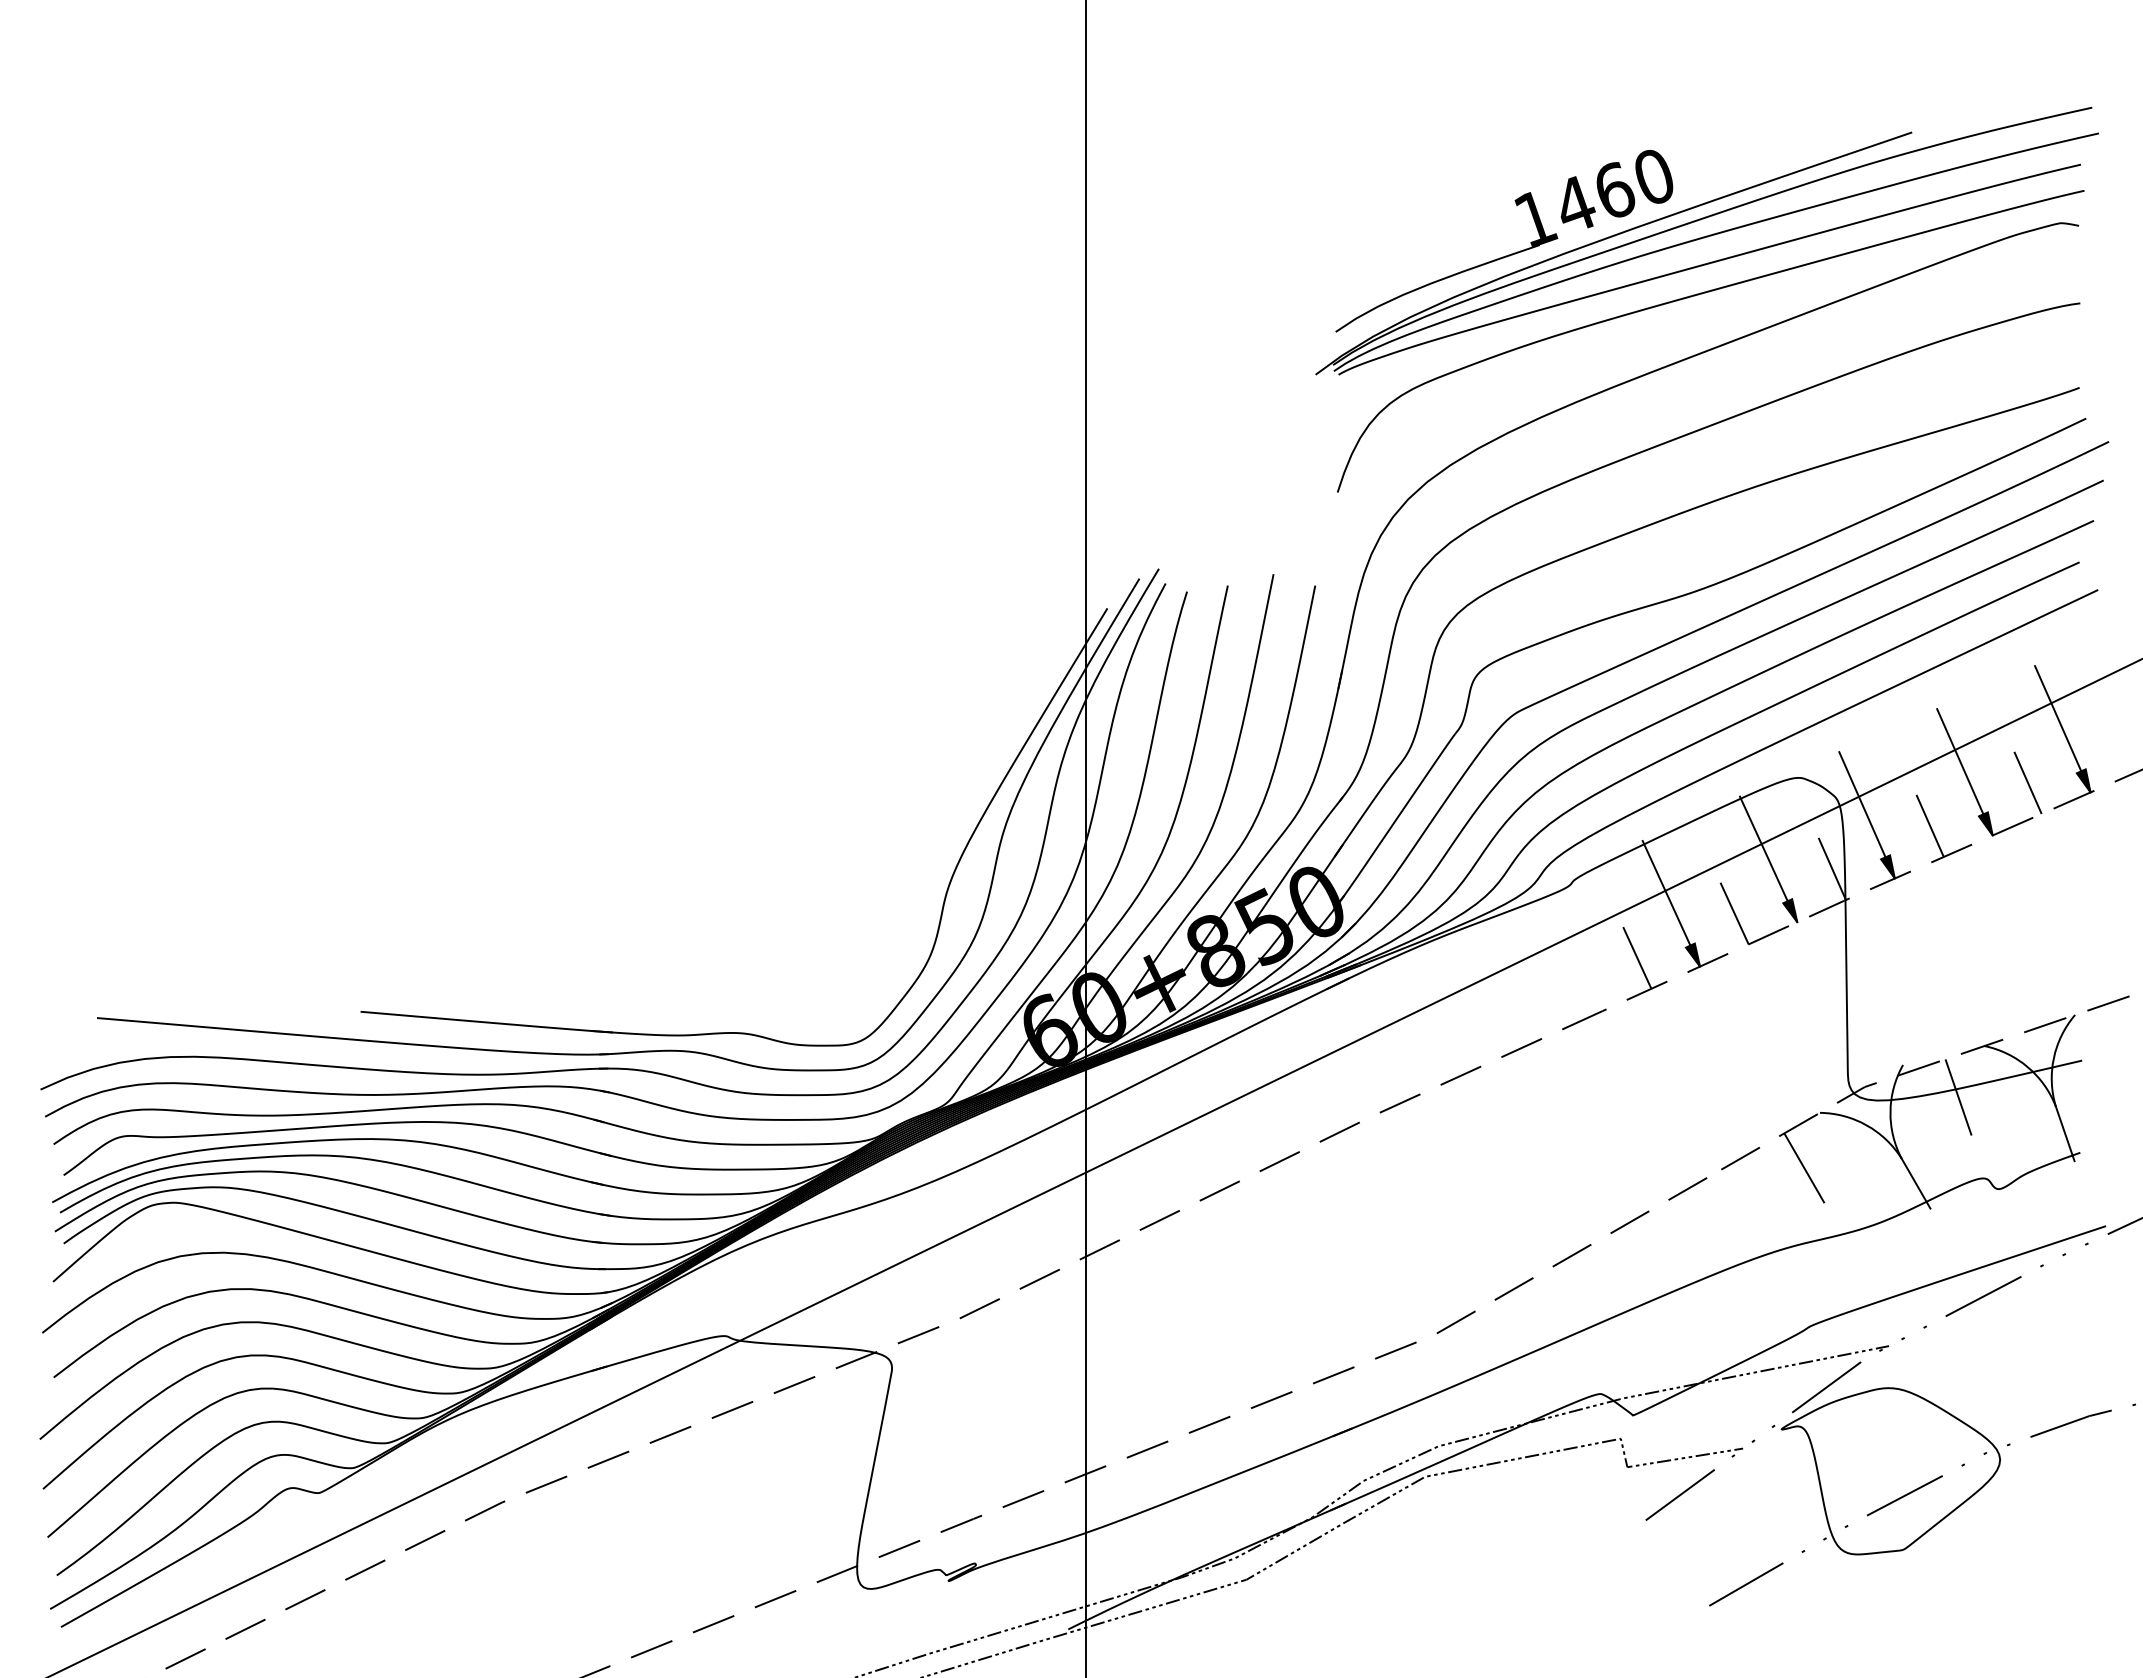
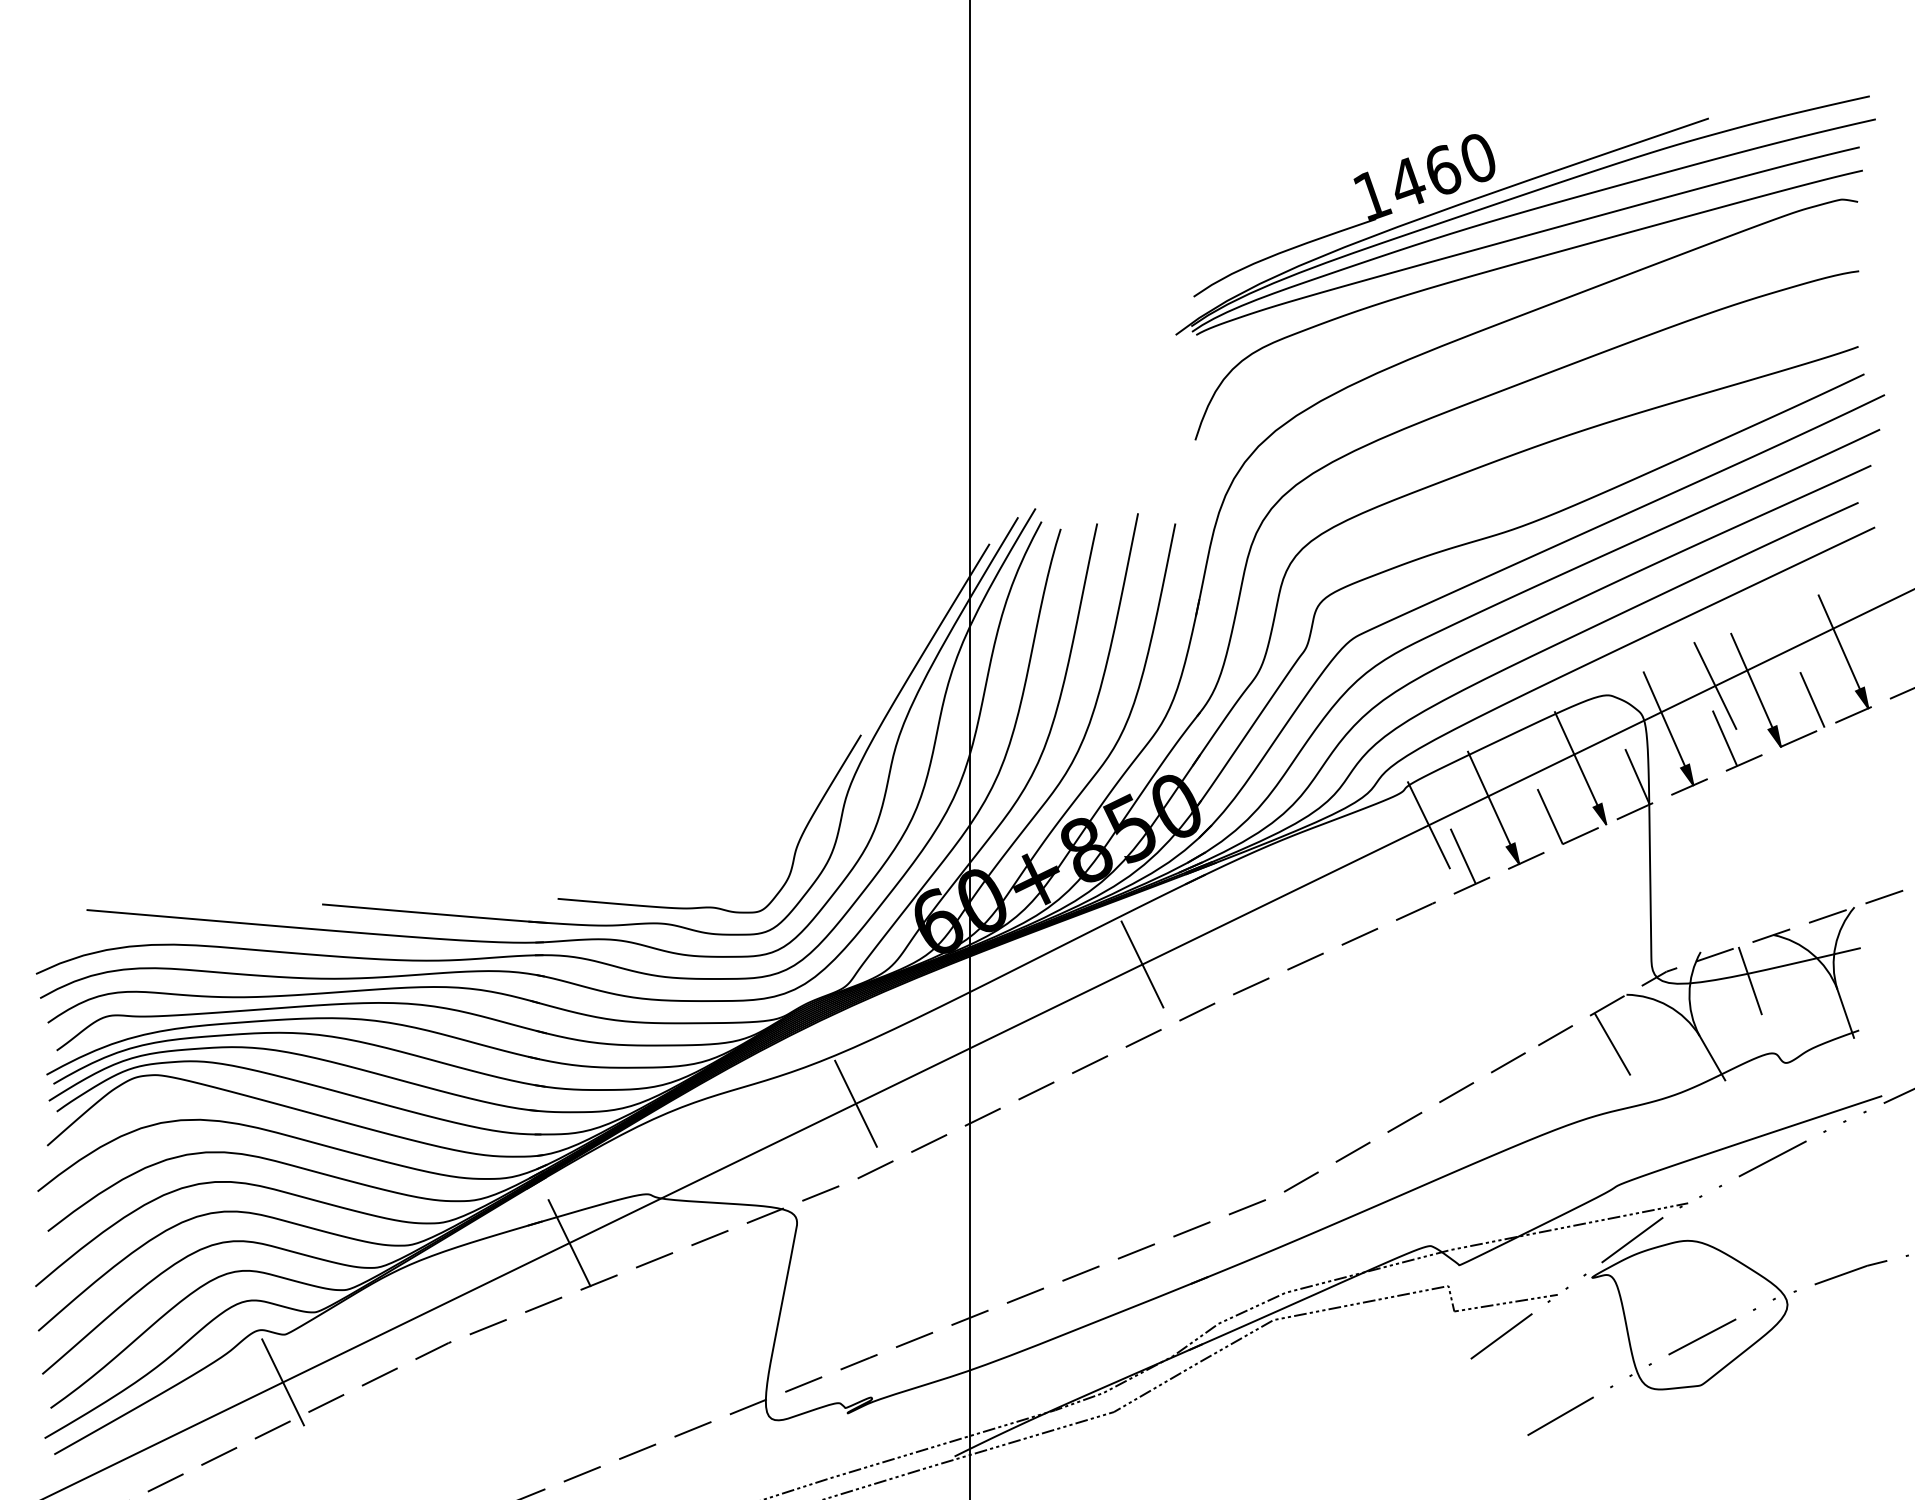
line: (1919, 767) -> (1715, 686), added
line: (1598, 923) -> (1428, 825), added
curve: (794, 1014) -> (709, 906), added
line: (1278, 1078) -> (1142, 964), added
line: (957, 1234) -> (855, 1103), added
line: (637, 1390) -> (569, 1242), added
line: (316, 1546) -> (282, 1382), added

